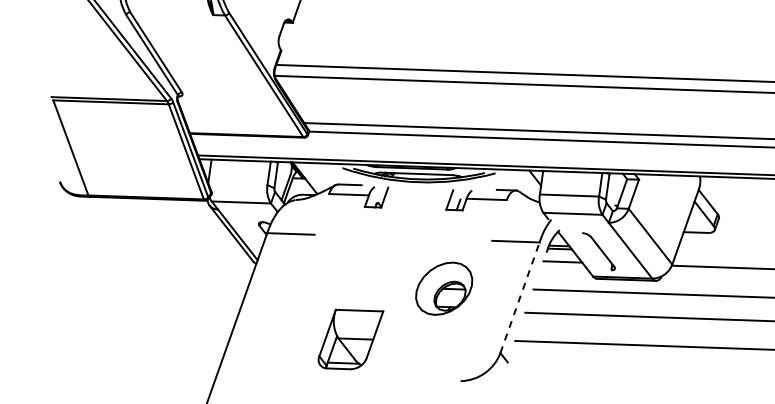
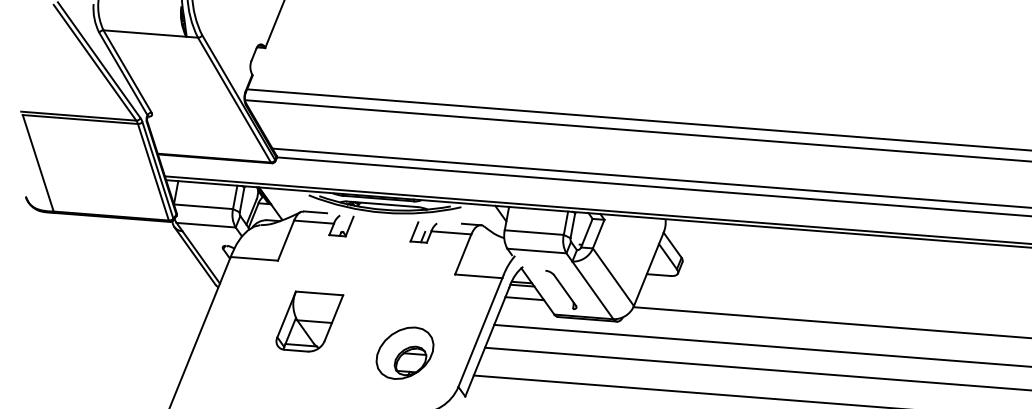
line: (171, 13) -> (144, 33), added
line: (237, 183) -> (203, 206), added
line: (321, 214) -> (285, 240), added
line: (499, 220) -> (463, 254), added
part: (443, 288) -> (404, 352), moved
line: (520, 297) -> (480, 332), dashed -> solid
line: (527, 306) -> (487, 341), added
part: (350, 339) -> (309, 321), moved

